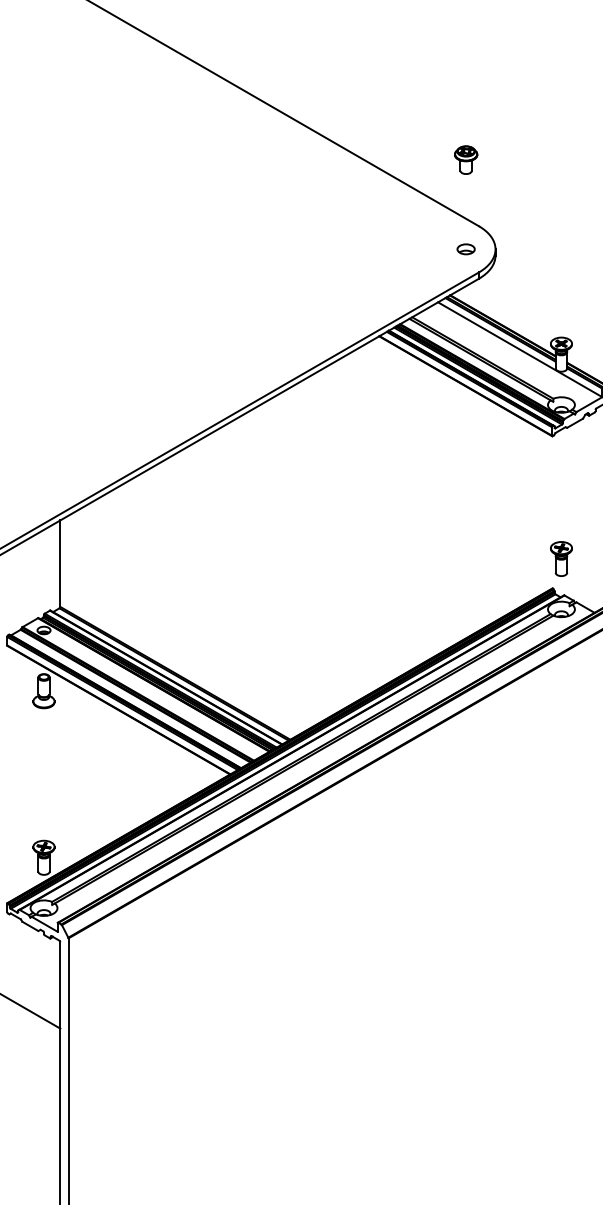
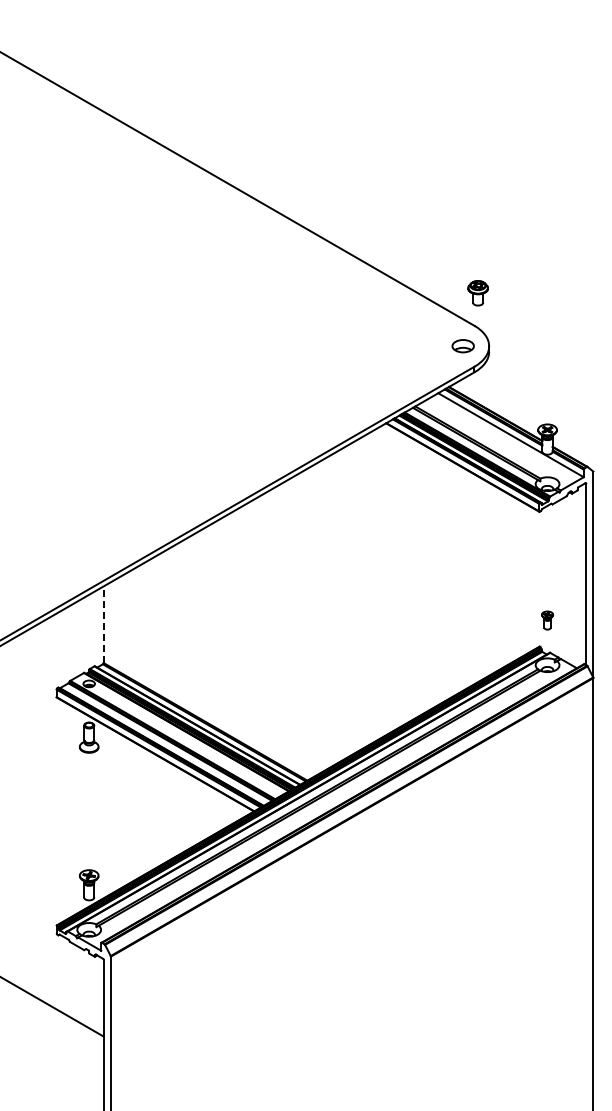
part: (465, 160) -> (477, 293), moved
part: (465, 249) -> (462, 346), size x1.4
part: (561, 558) -> (547, 620), size x0.6
line: (60, 563) -> (103, 624), solid -> dashed

